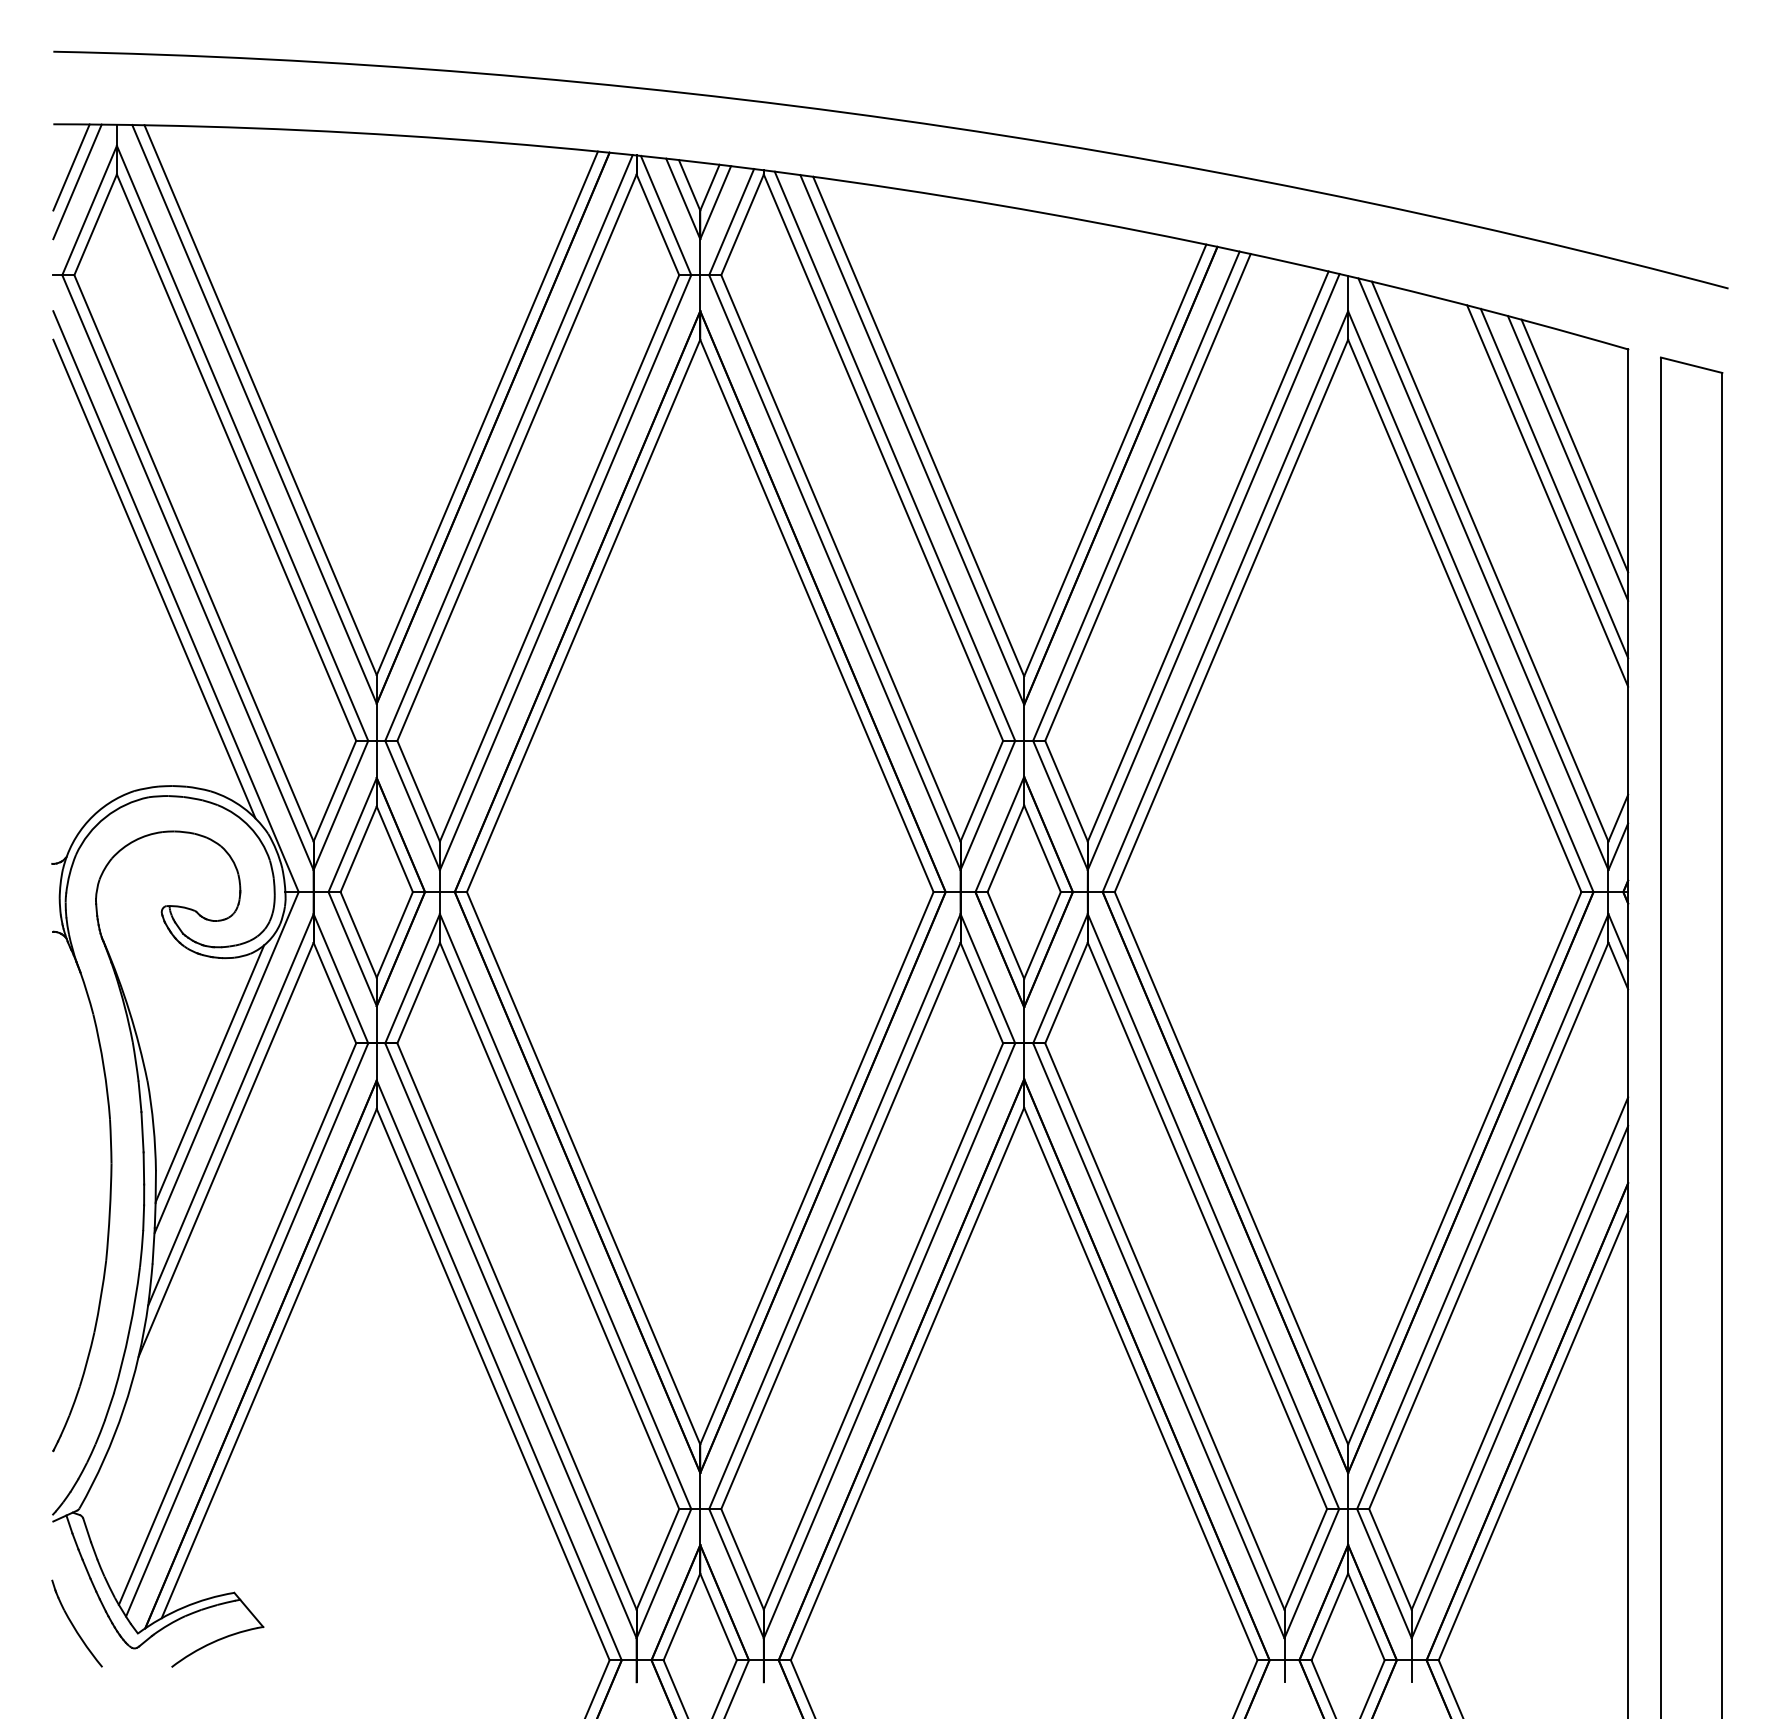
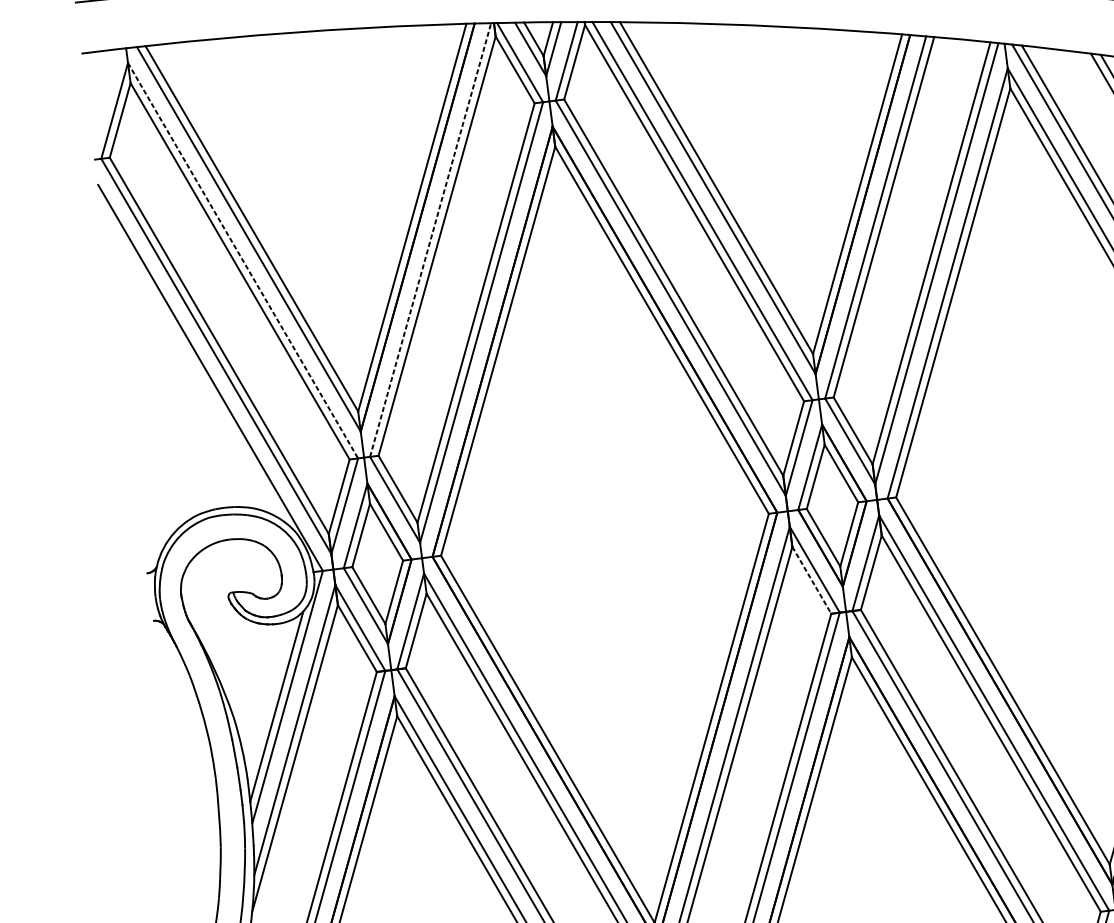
line: (71, 167) -> (98, 82), removed
line: (77, 181) -> (103, 91), removed
line: (242, 443) -> (243, 260), solid -> dashed
line: (509, 447) -> (430, 239), solid -> dashed
line: (154, 578) -> (193, 363), removed
line: (981, 993) -> (811, 580), solid -> dashed

